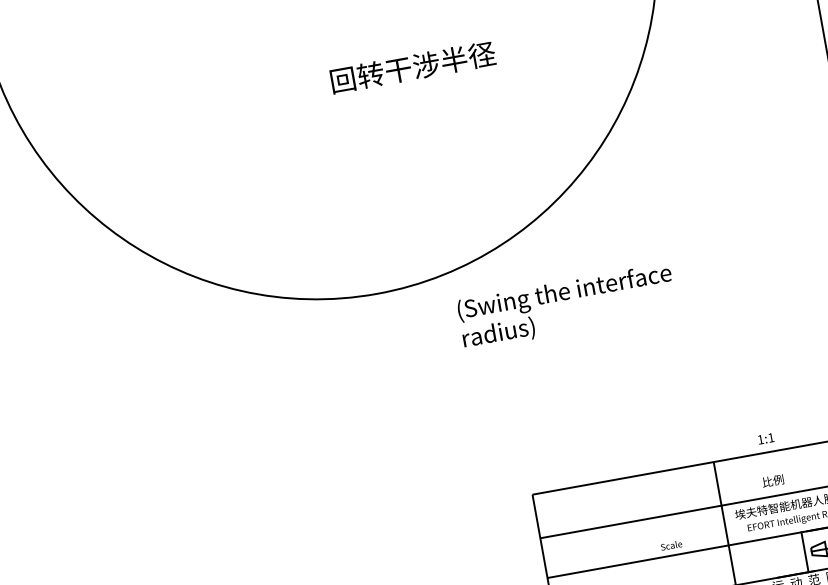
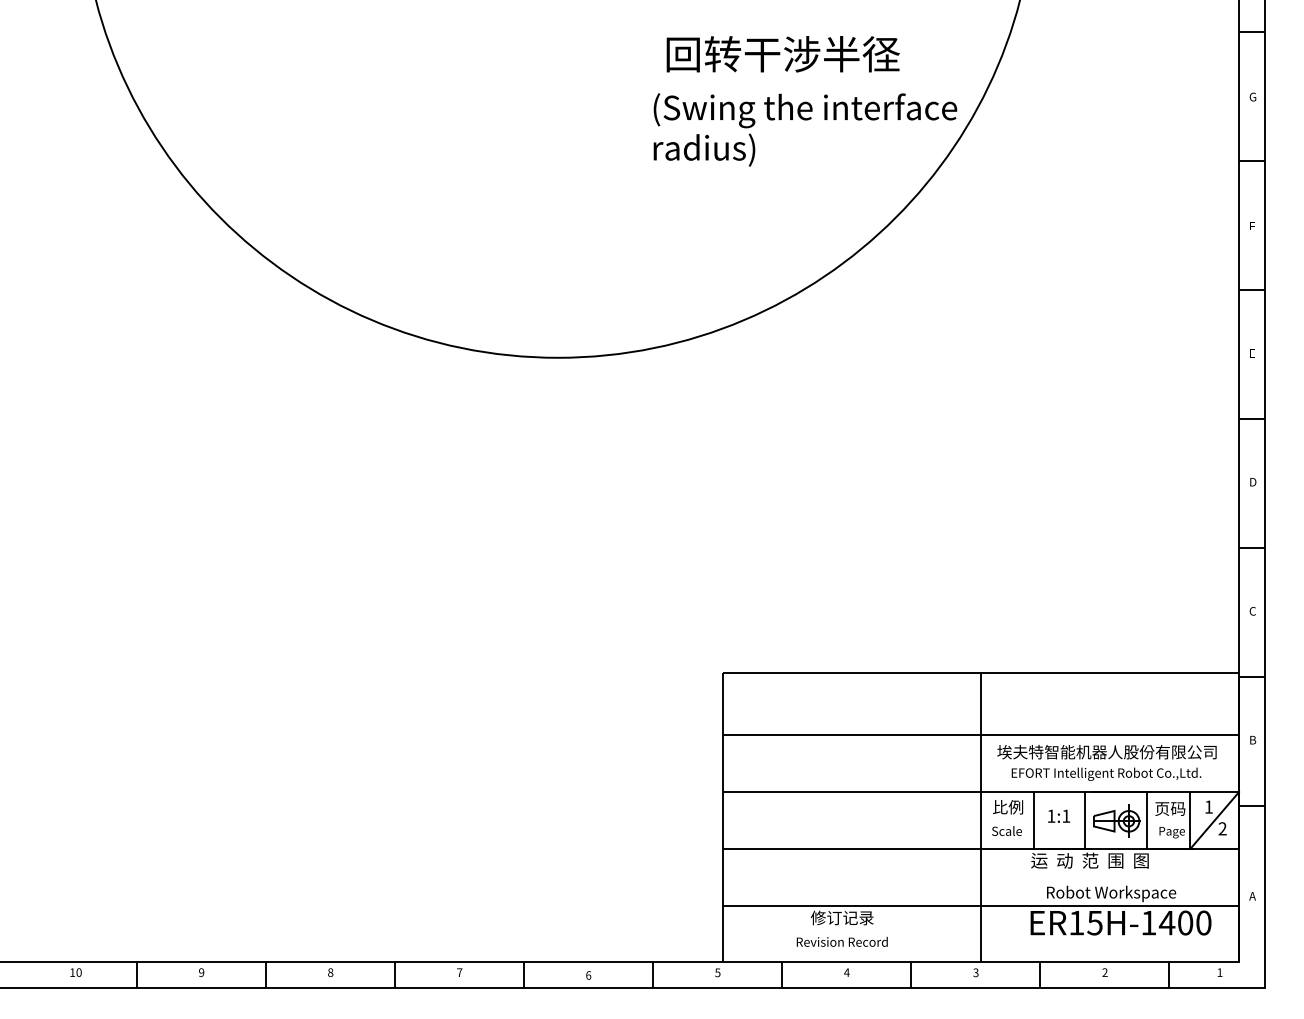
text: (412, 67) -> (782, 54), moved
text: (567, 306) -> (805, 129), moved
text: (766, 438) -> (1059, 815), moved
text: (773, 481) -> (1008, 807), moved
text: (671, 545) -> (1006, 830), moved
line: (769, 558) -> (1033, 820), added

